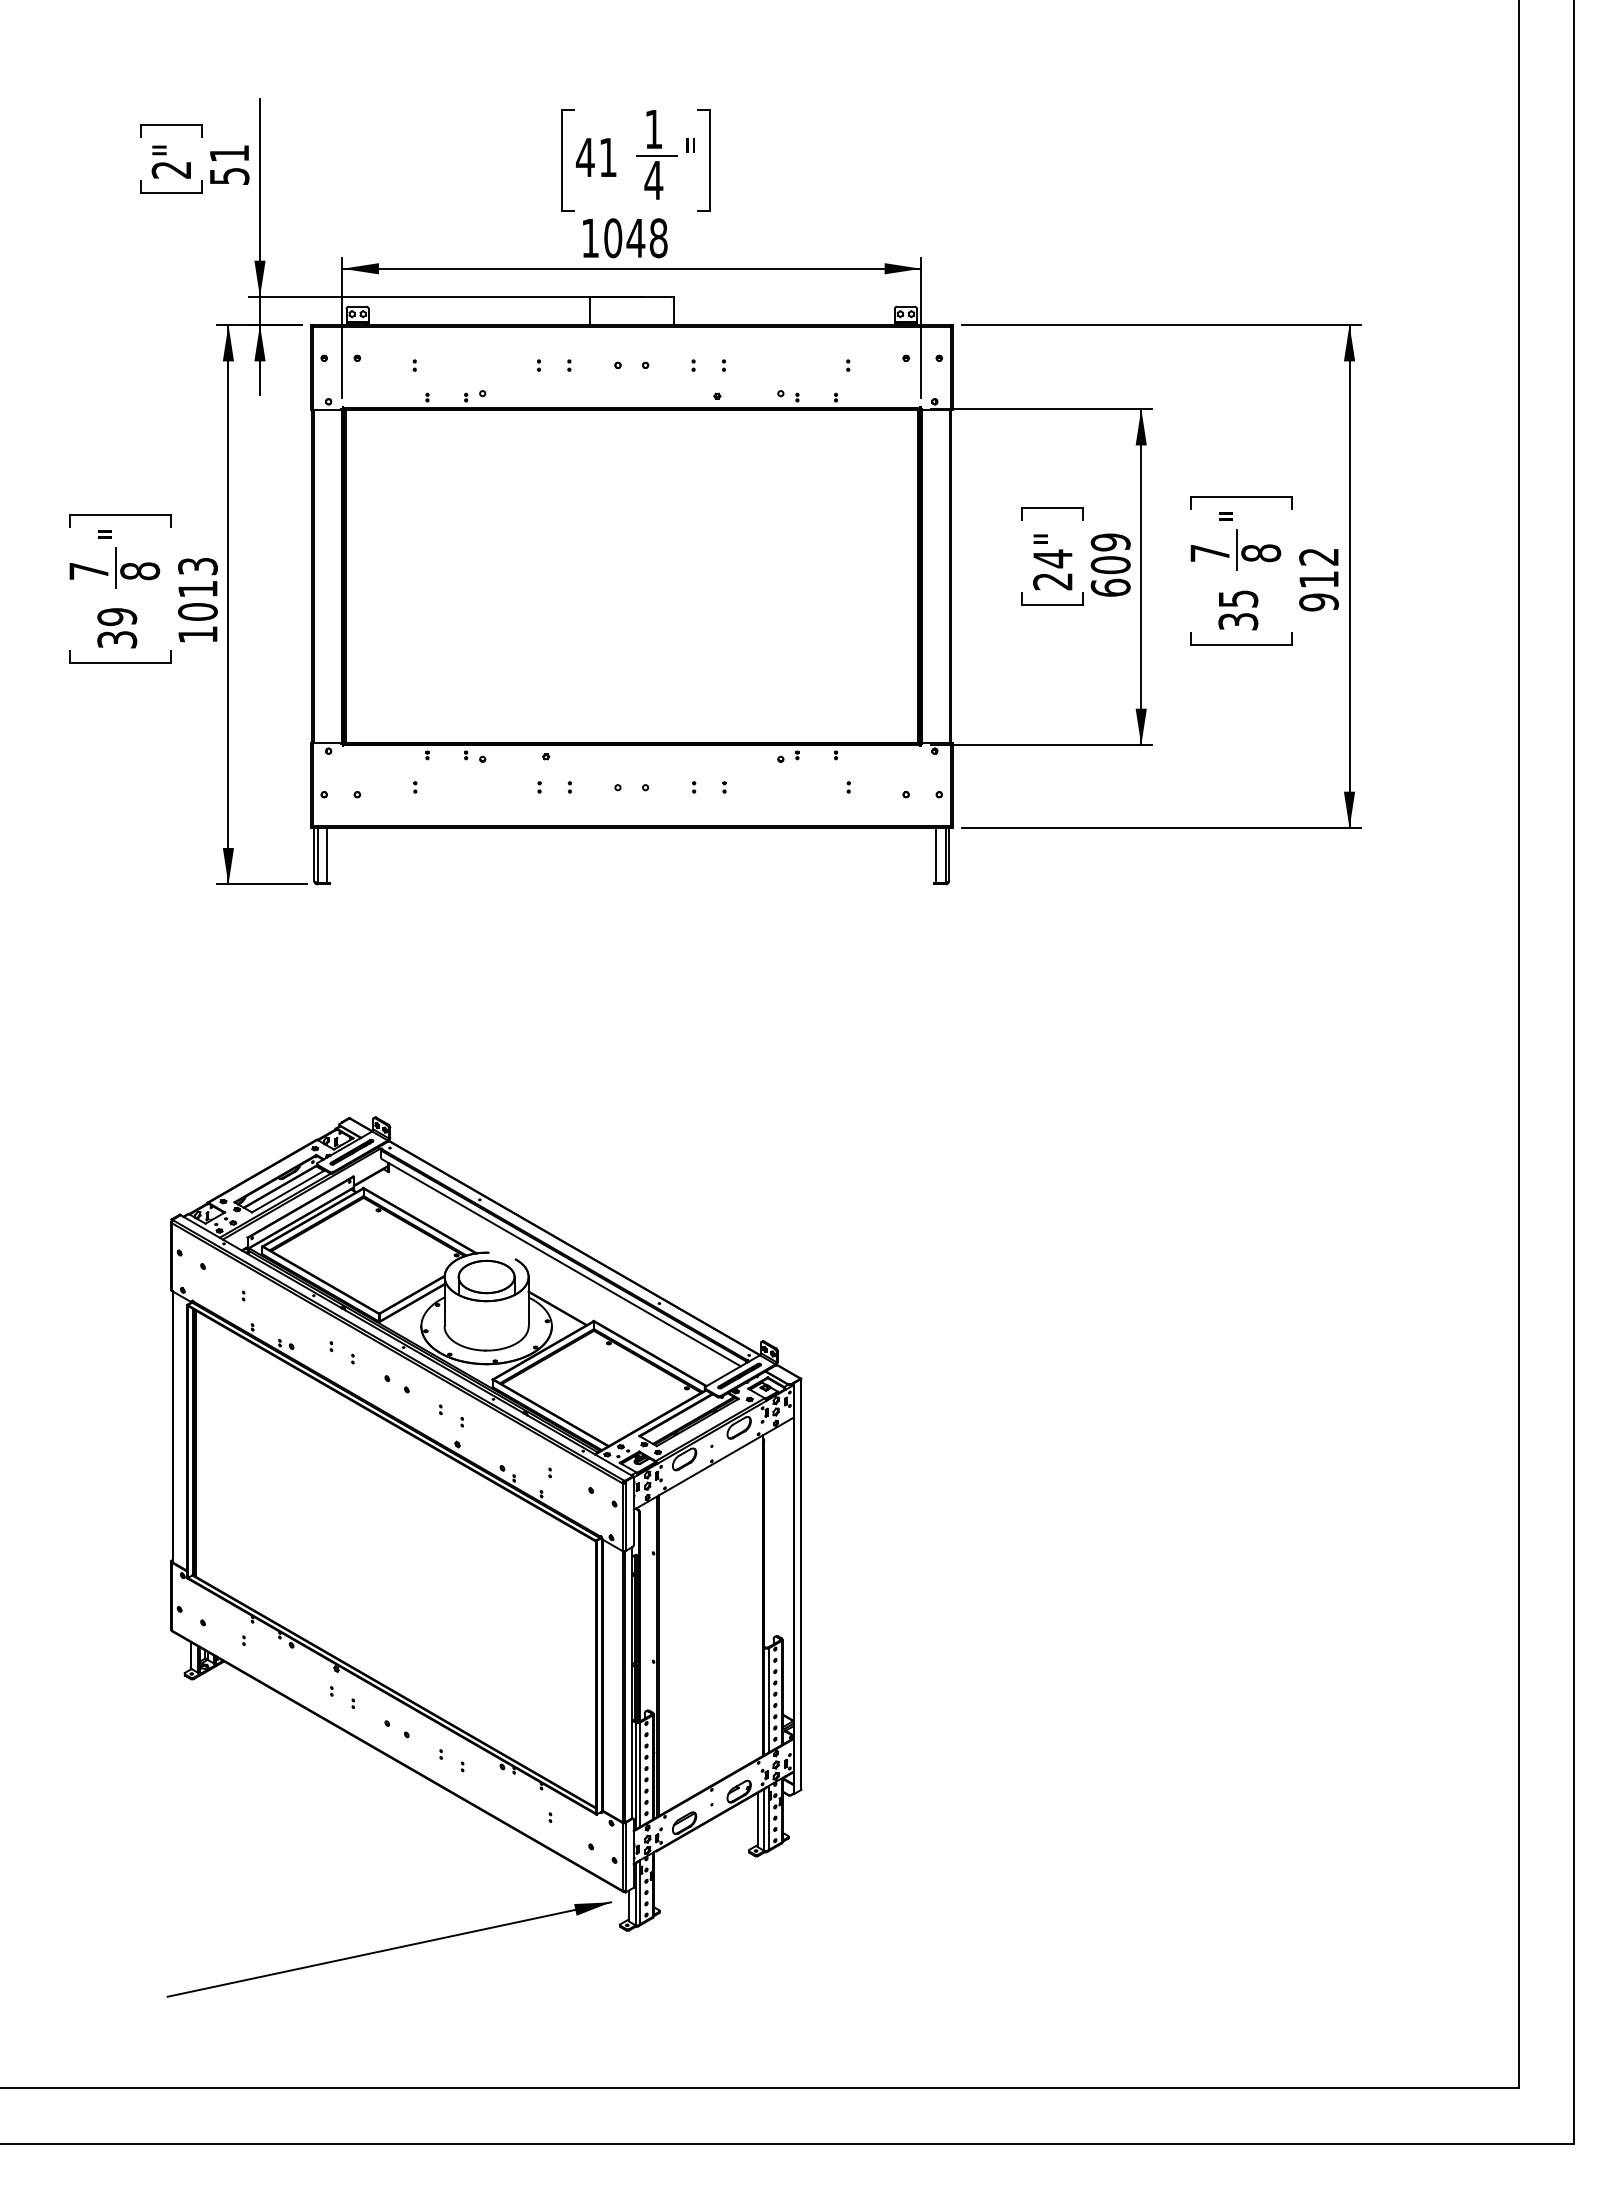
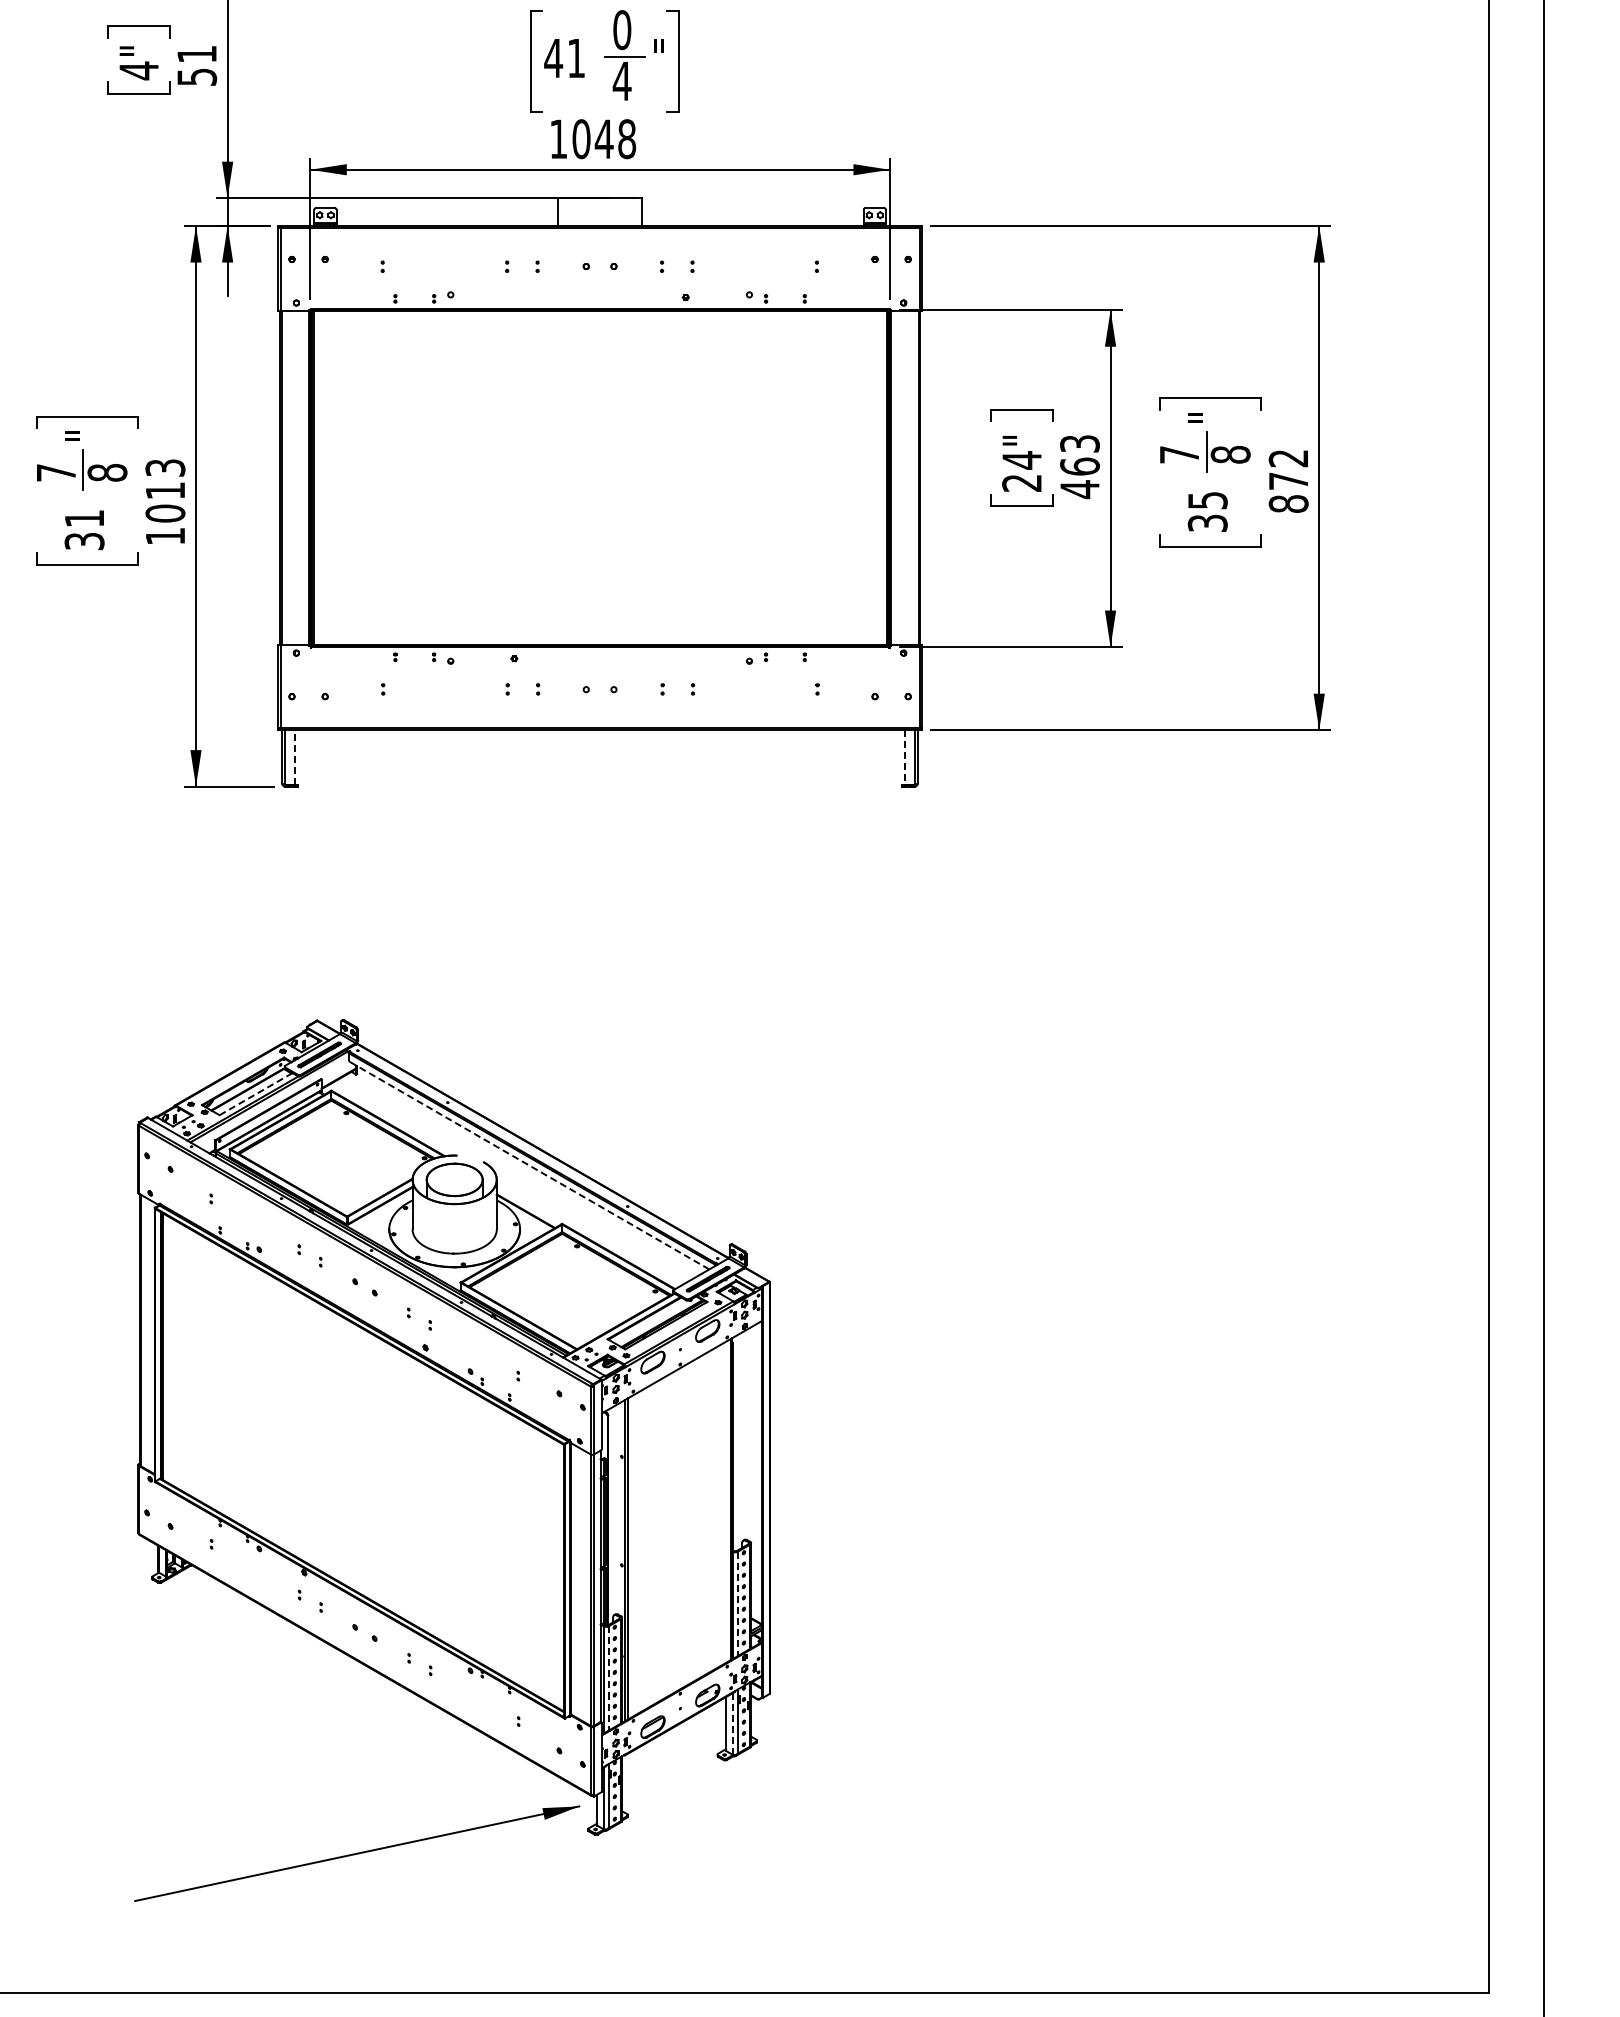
text: (653, 129) -> (621, 30), 1 -> 0
text: (170, 169) -> (137, 70), 2" -> 4"
text: (1110, 565) -> (1079, 467), 609 -> 463
text: (1319, 591) -> (1289, 493), 912 -> 872
text: (117, 617) -> (84, 519), 39 -> 31
line: (327, 854) -> (295, 756), solid -> dashed
line: (936, 855) -> (905, 757), solid -> dashed
line: (288, 1191) -> (256, 1094), solid -> dashed
line: (561, 1262) -> (529, 1165), solid -> dashed
line: (769, 1700) -> (738, 1604), solid -> dashed
line: (640, 1775) -> (608, 1679), solid -> dashed
line: (764, 1820) -> (733, 1724), solid -> dashed

